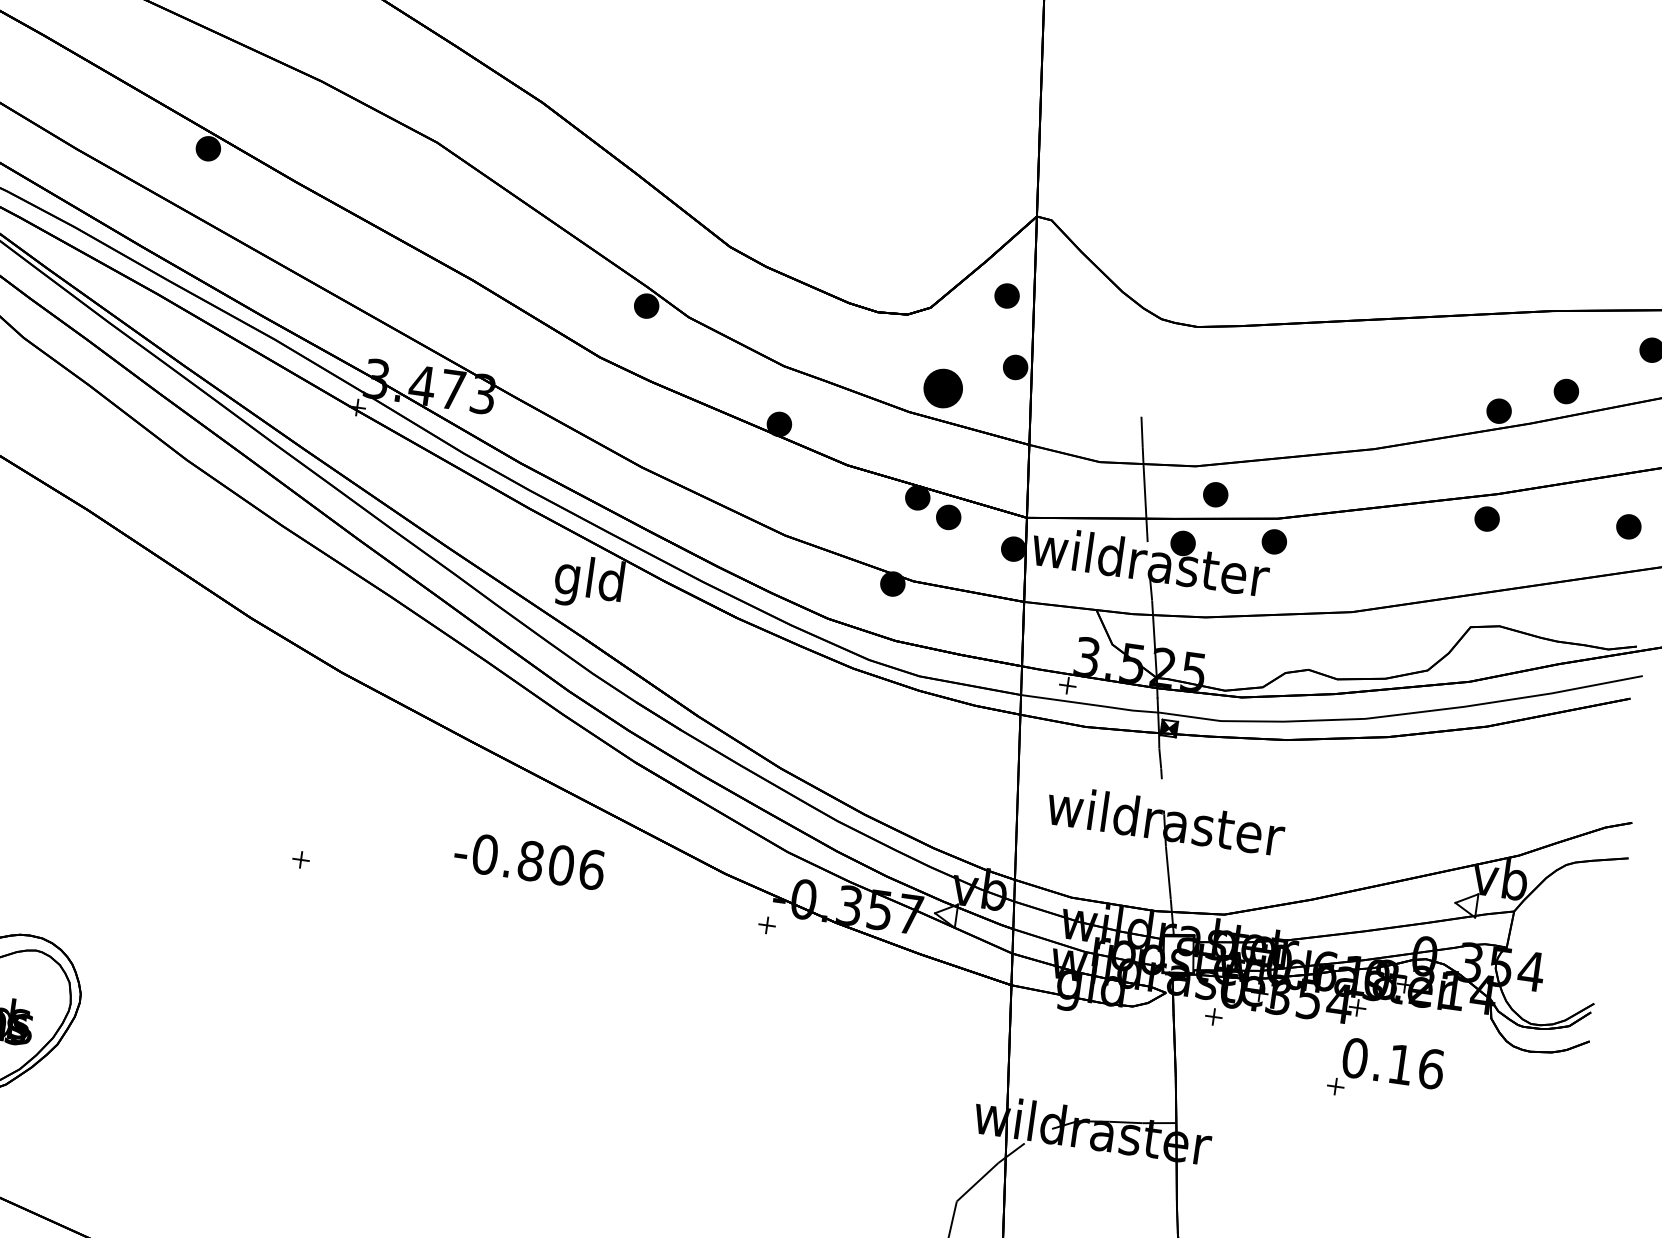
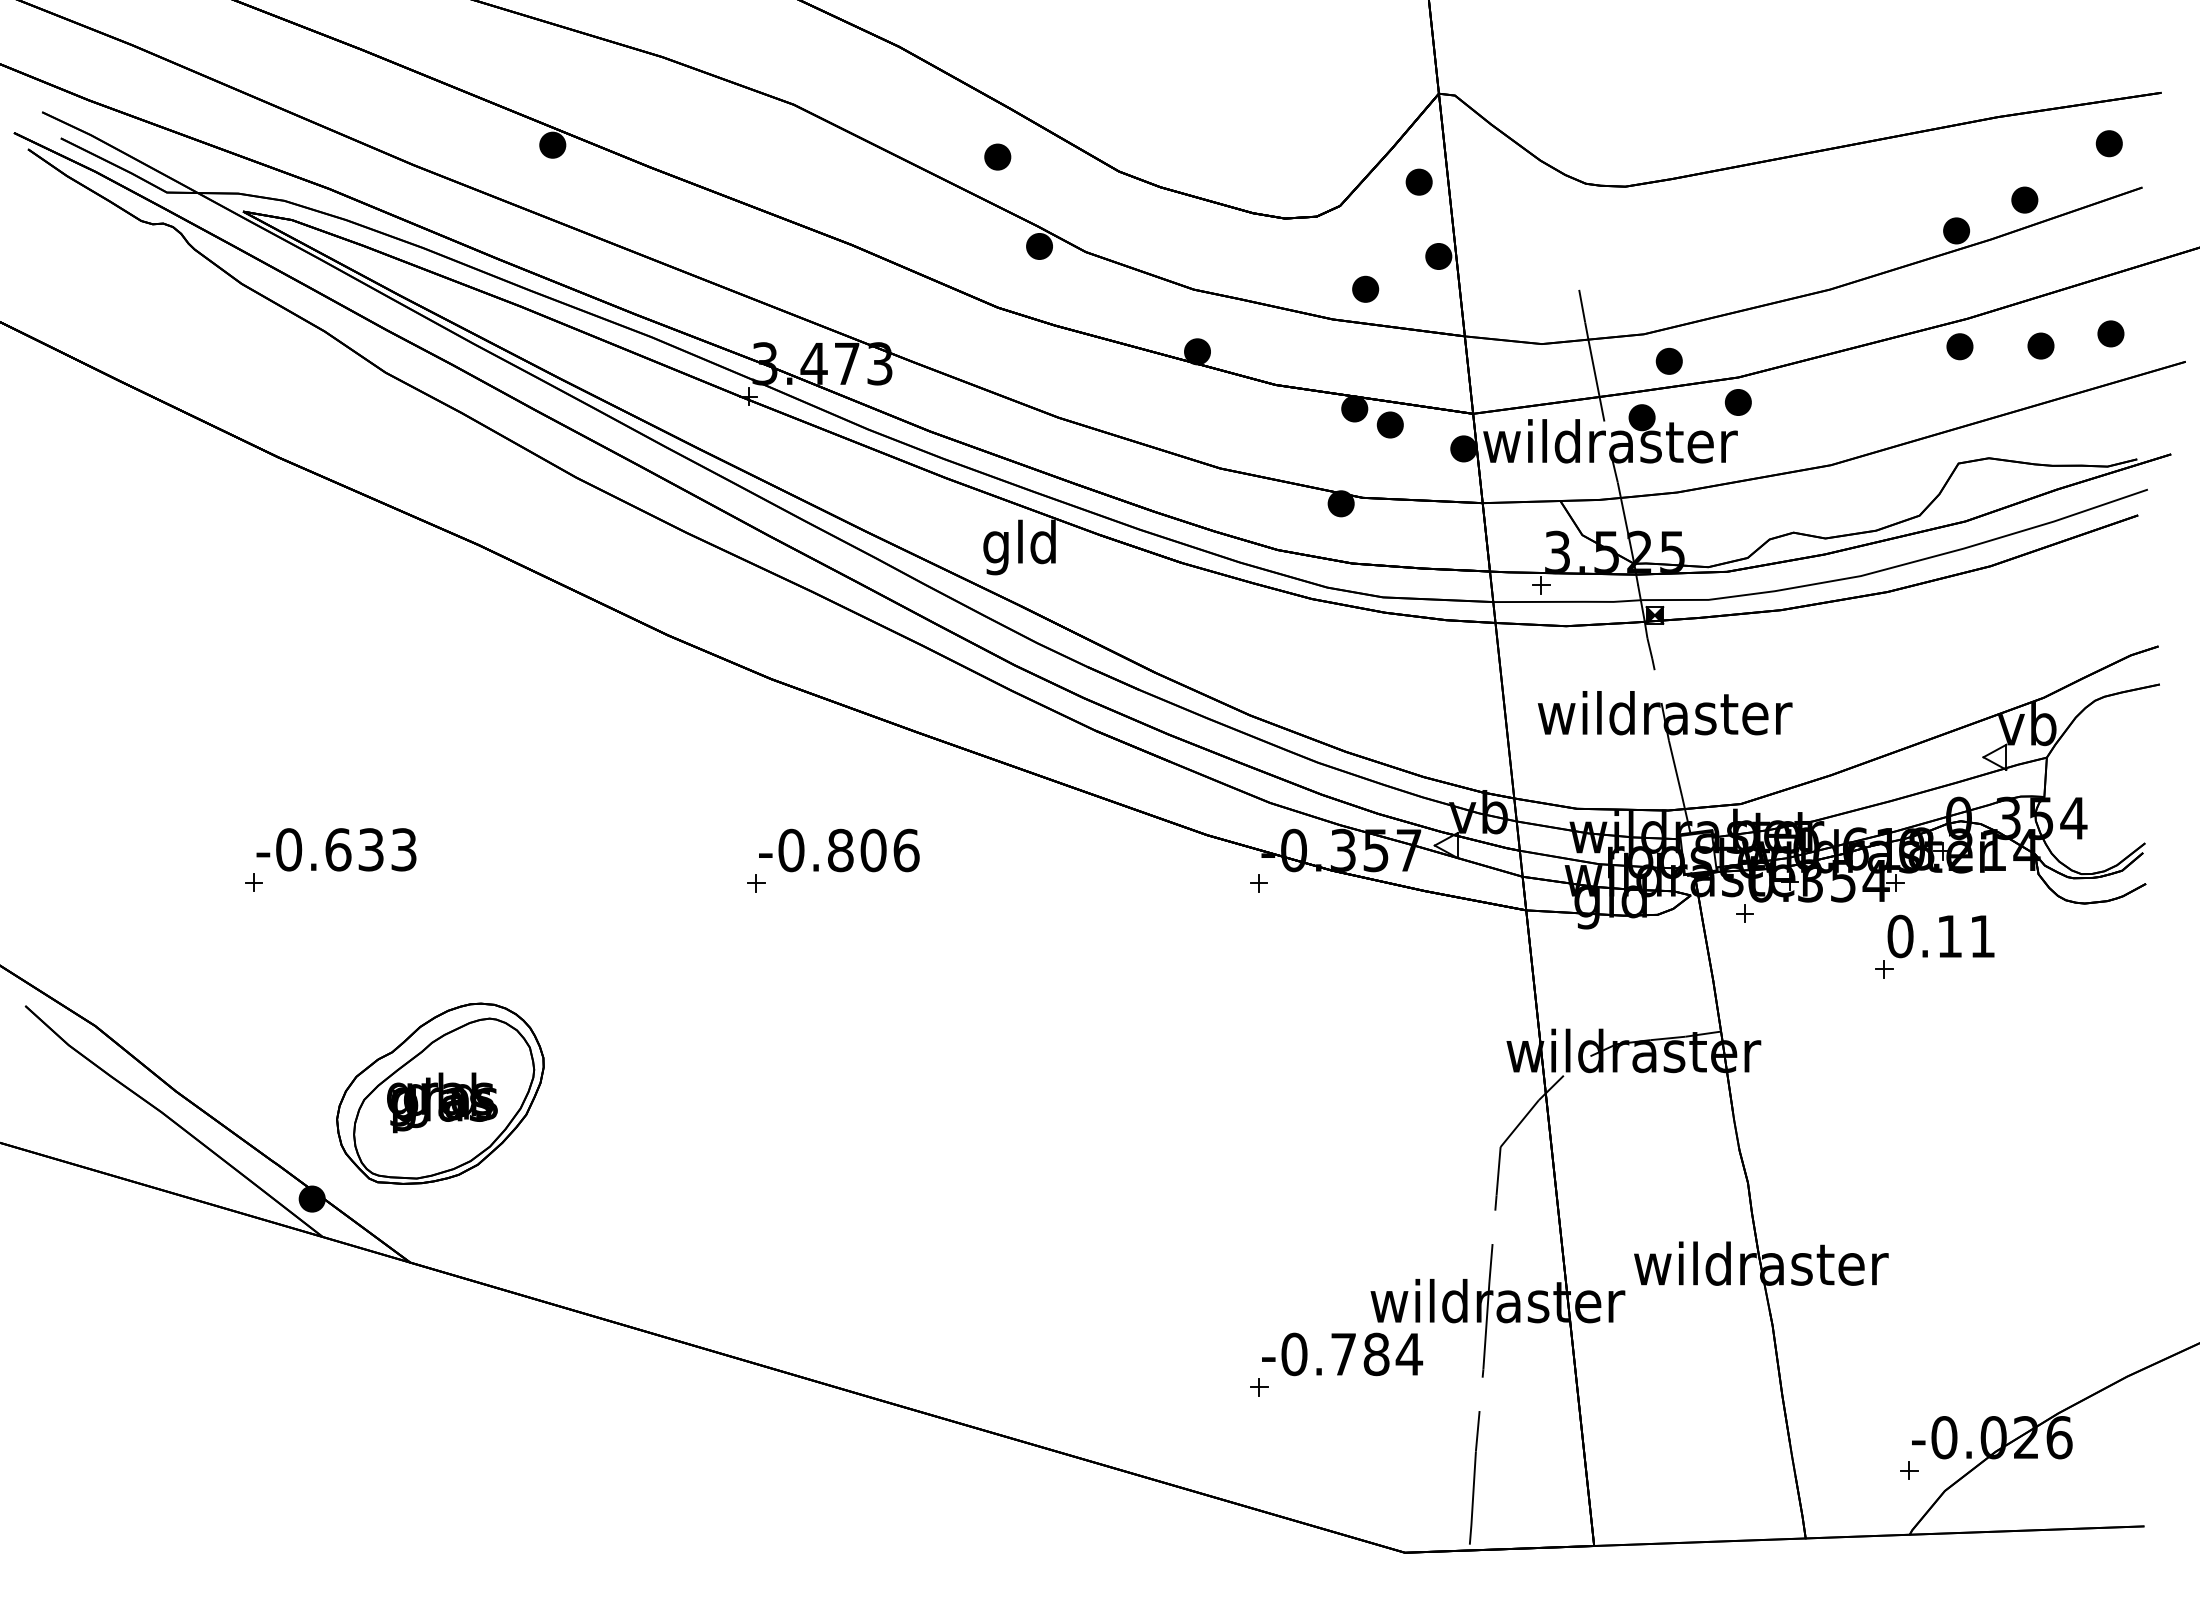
part: (619, 217) -> (997, 156), added
part: (943, 387) -> (1365, 288), size x0.62
part: (1562, 528) -> (2040, 345), added
text: (529, 860) -> (839, 850), moved
text: (1431, 1068) -> (1982, 936), 0.16 -> 0.11

